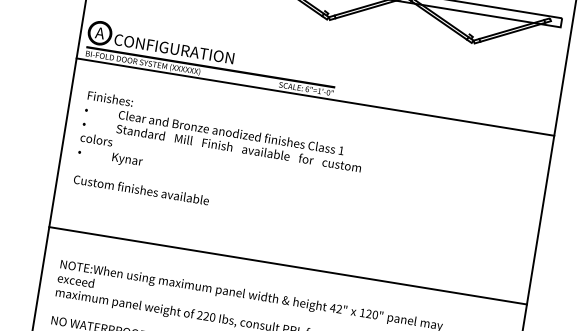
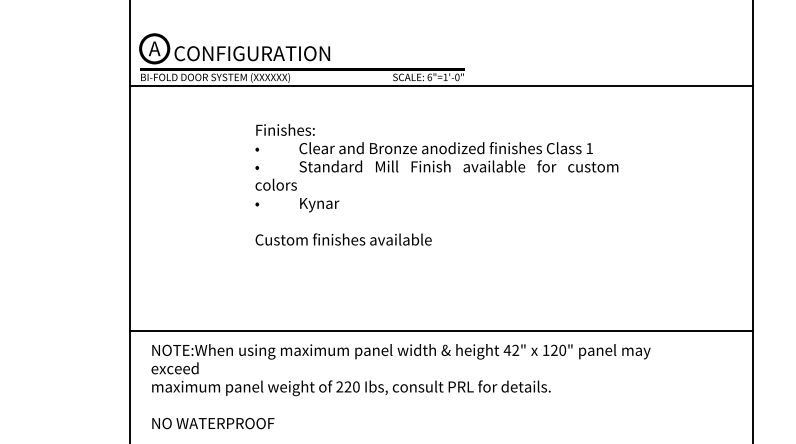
text: (219, 159) -> (436, 184), moved
line: (288, 265) -> (441, 330), moved

